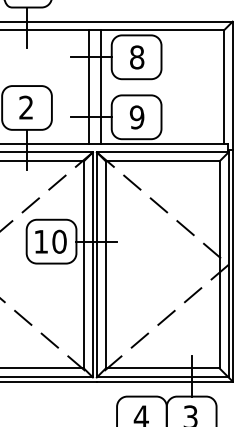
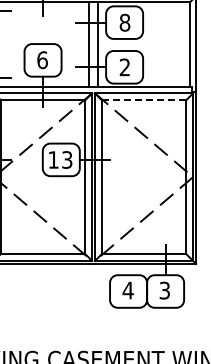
text: (26, 108) -> (42, 60), 2 -> 6
text: (136, 117) -> (124, 67), 9 -> 2
line: (163, 161) -> (144, 100), solid -> dashed
text: (59, 241) -> (67, 159), 10 -> 13

